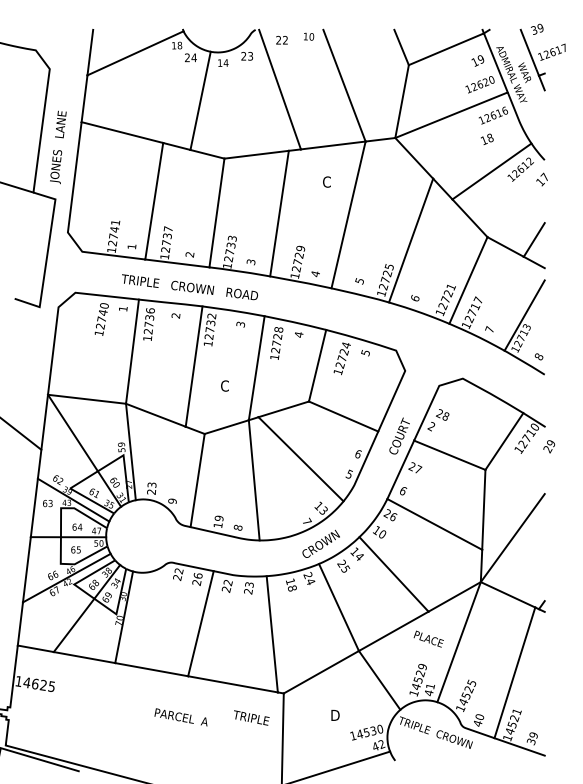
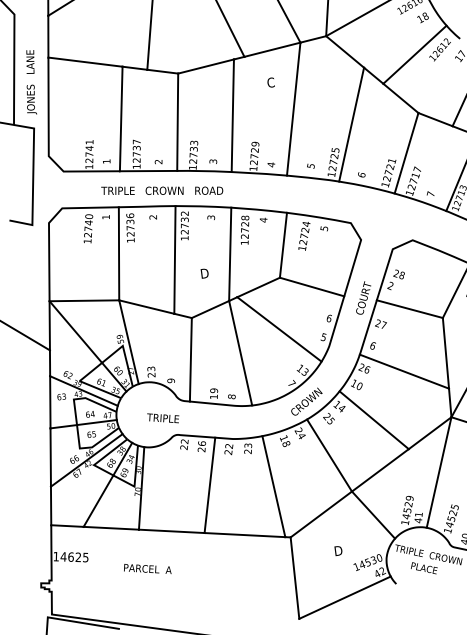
text: (487, 138) -> (423, 17), moved
text: (225, 385) -> (204, 273), C -> D
text: (428, 638) -> (423, 567), moved
text: (180, 717) -> (146, 569), moved
text: (251, 717) -> (163, 417), moved

